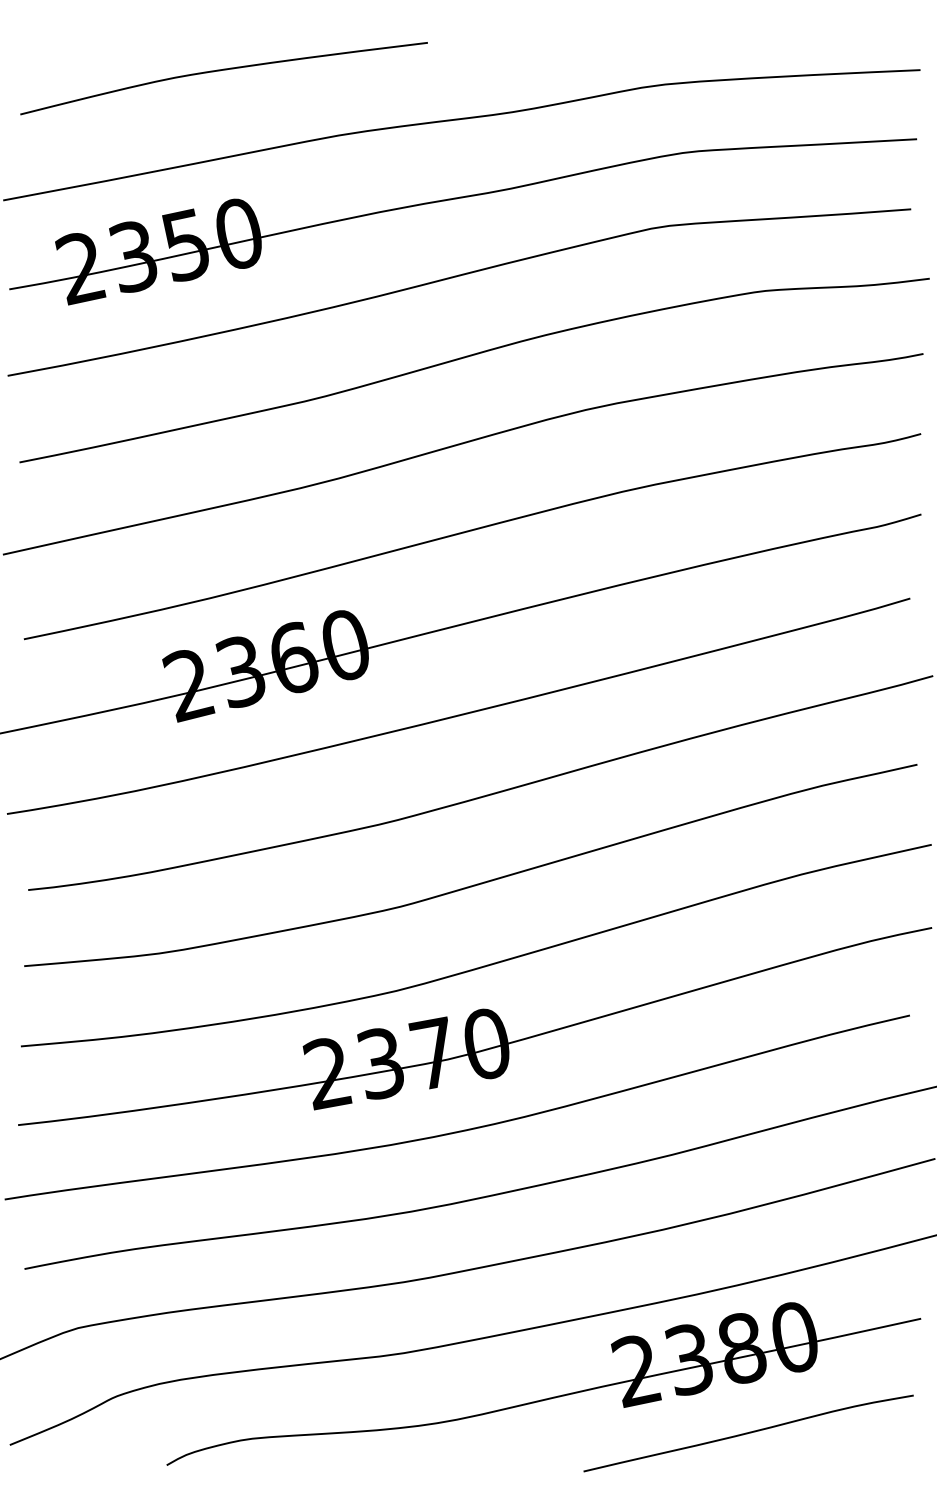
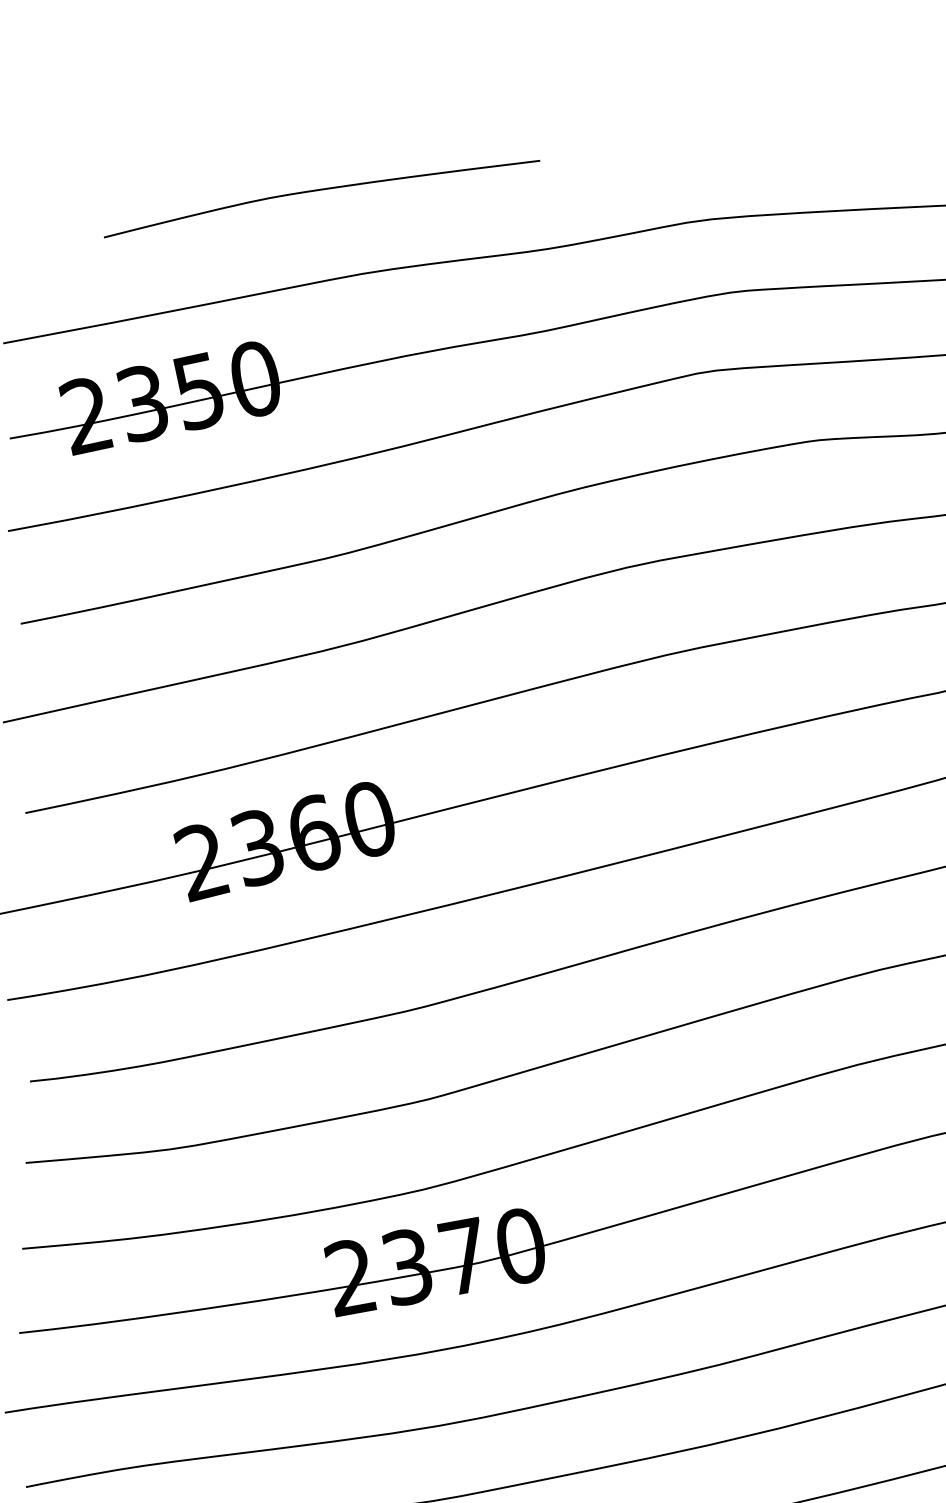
curve: (220, 71) -> (318, 191), moved

